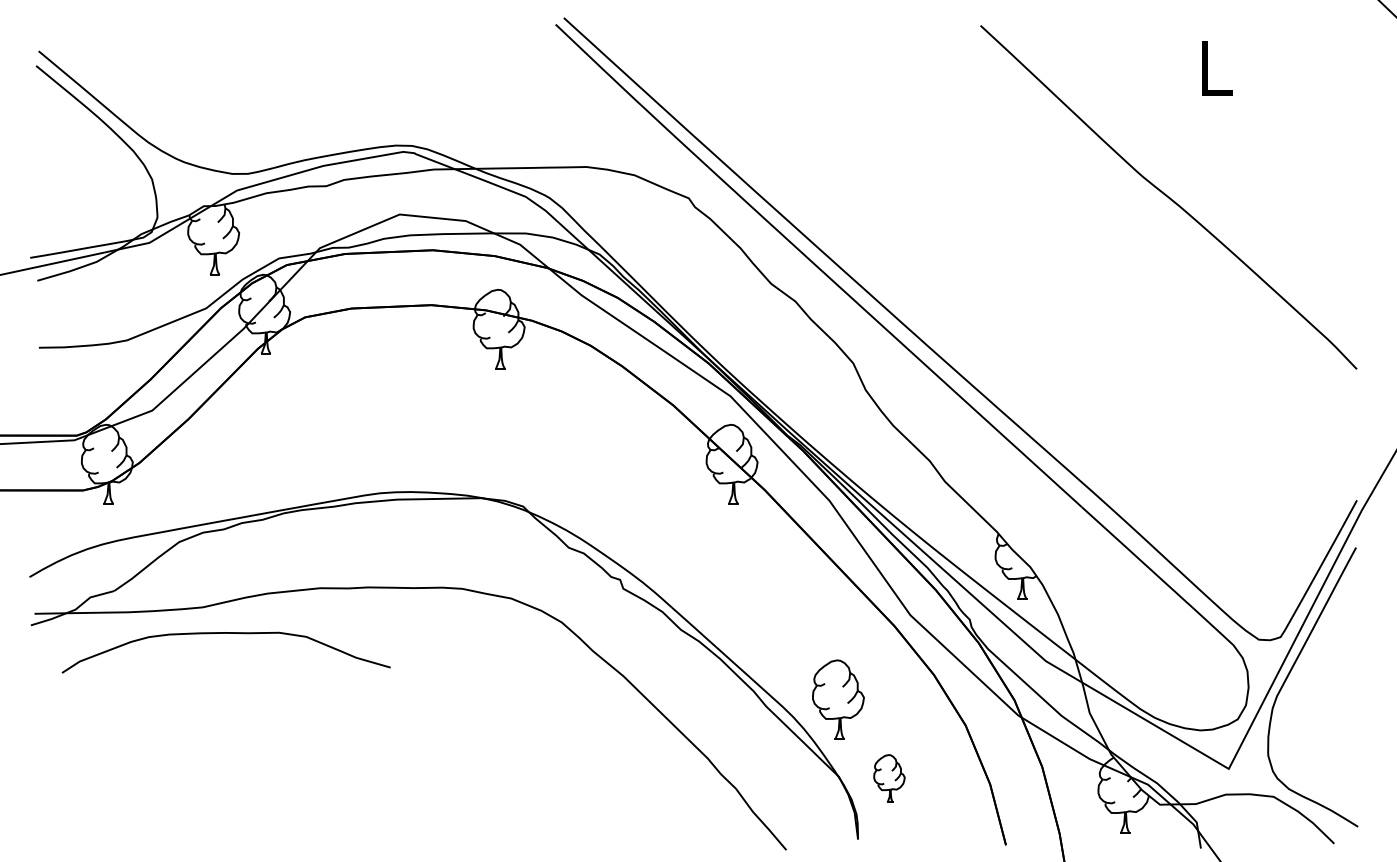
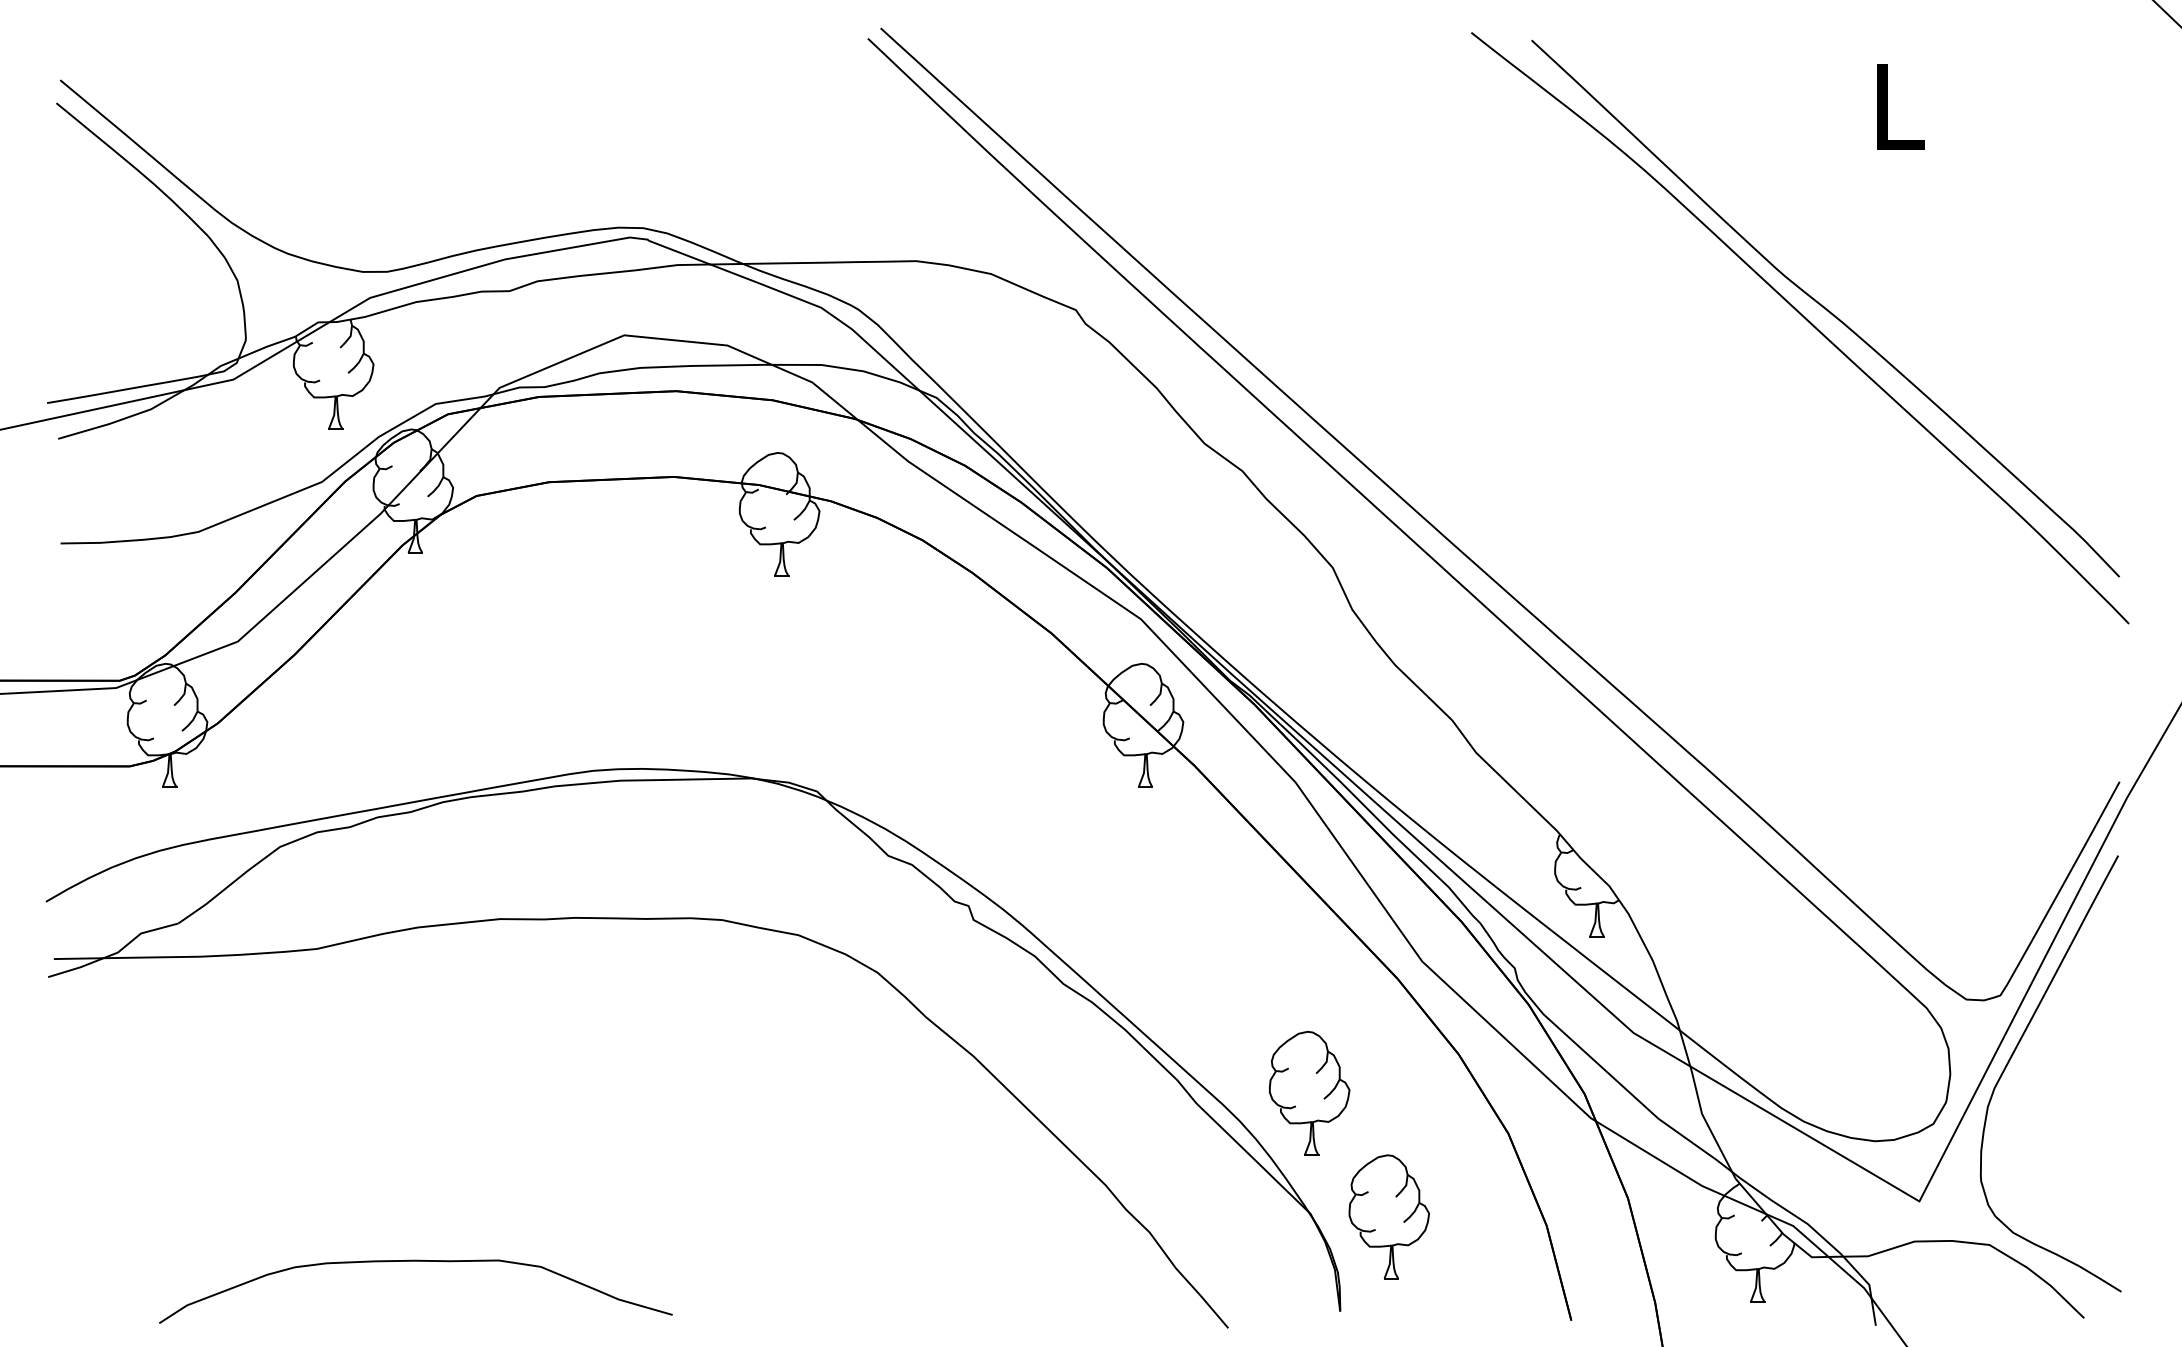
curve: (1156, 205) -> (1806, 321), added
curve: (225, 633) -> (414, 1261), moved
part: (889, 778) -> (1389, 1216), size x1.67

